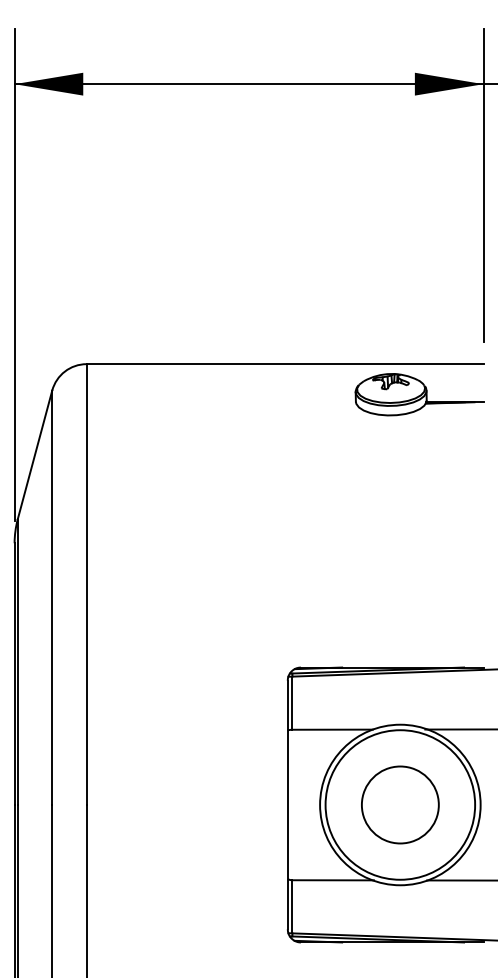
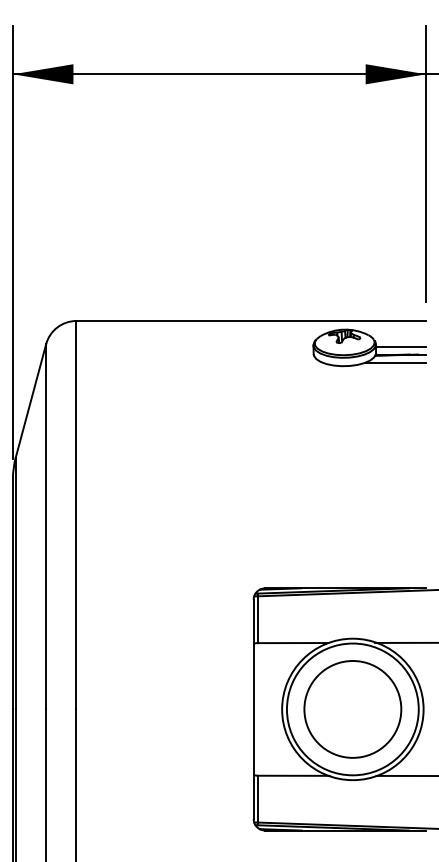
line: (454, 394) -> (400, 347), added
line: (448, 411) -> (395, 362), added
circle: (399, 803) -> (352, 708), size x1.43

